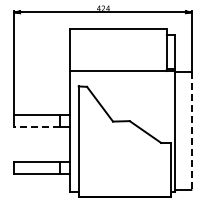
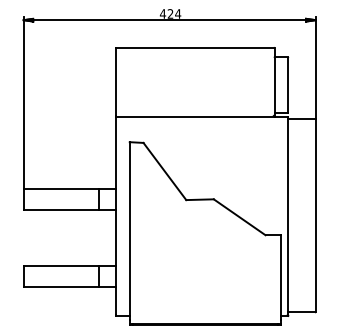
line: (37, 127) -> (61, 209), dashed -> solid
line: (191, 130) -> (315, 214), dashed -> solid

